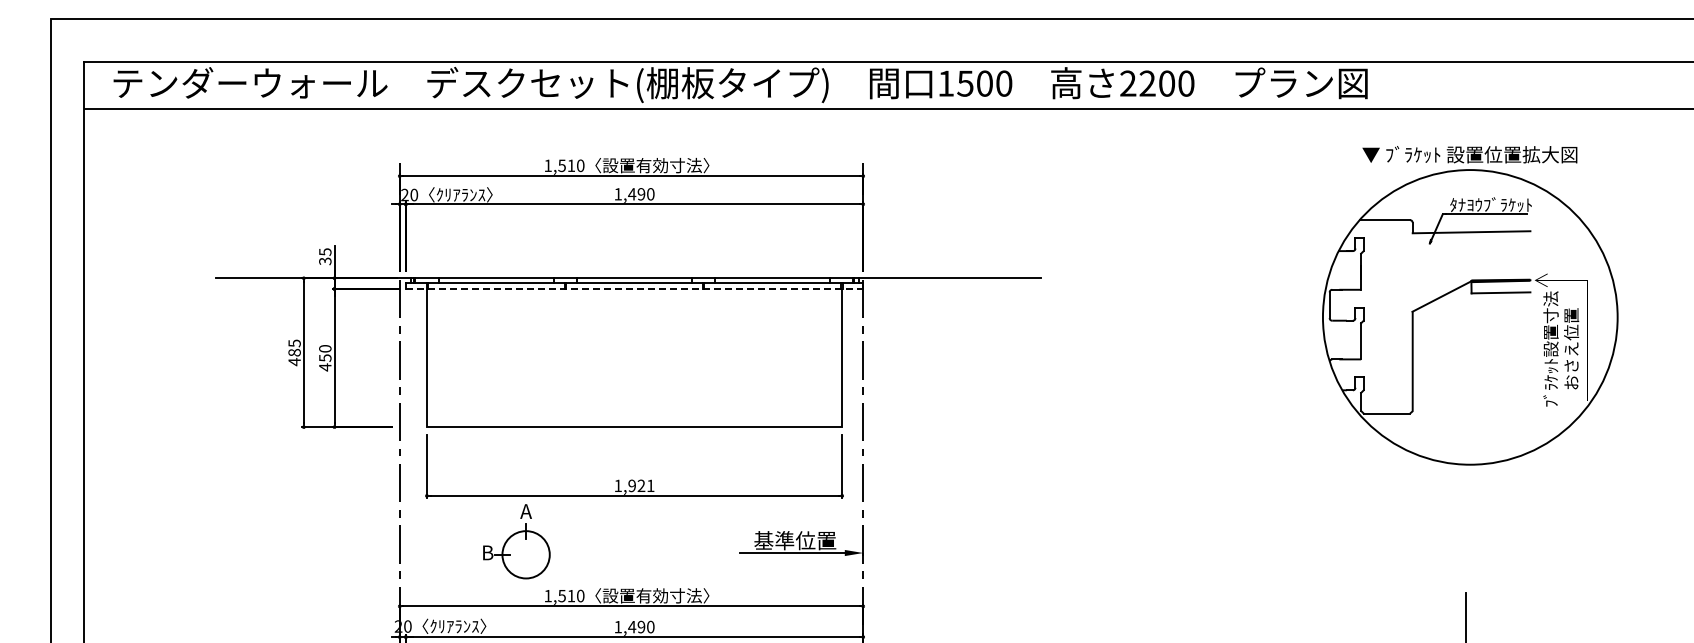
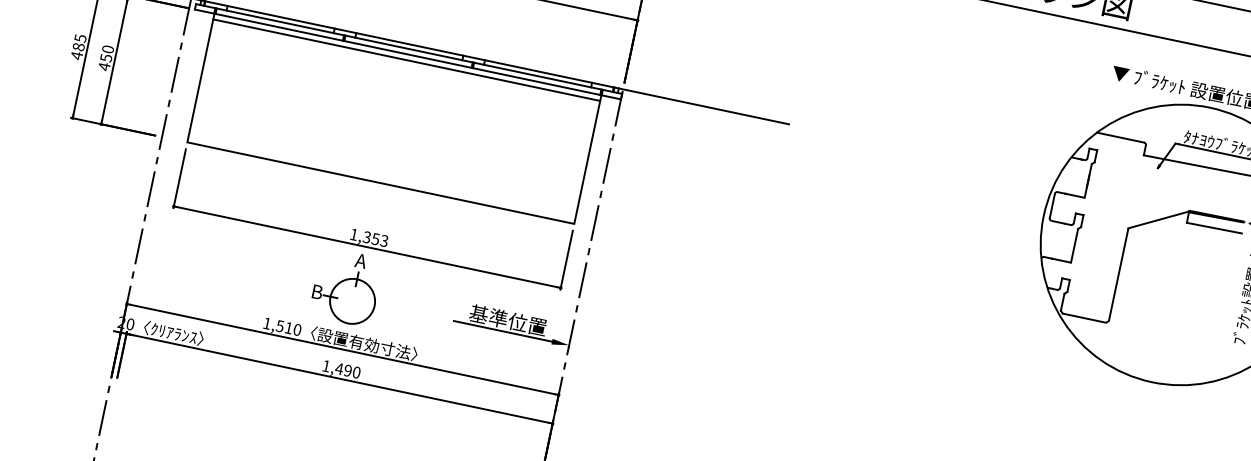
line: (634, 289) -> (407, 54), dashed -> solid
line: (634, 295) -> (406, 60), added
text: (641, 485) -> (375, 238), 1,921 -> 1,353
part: (516, 541) -> (346, 287), moved

